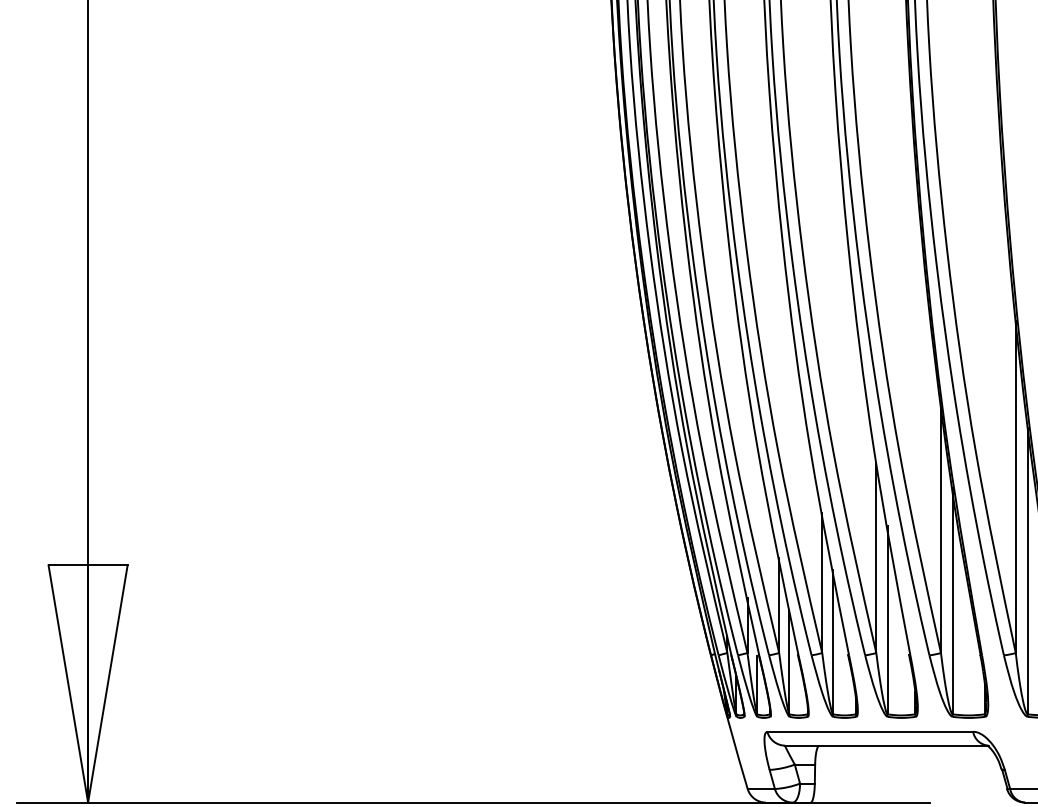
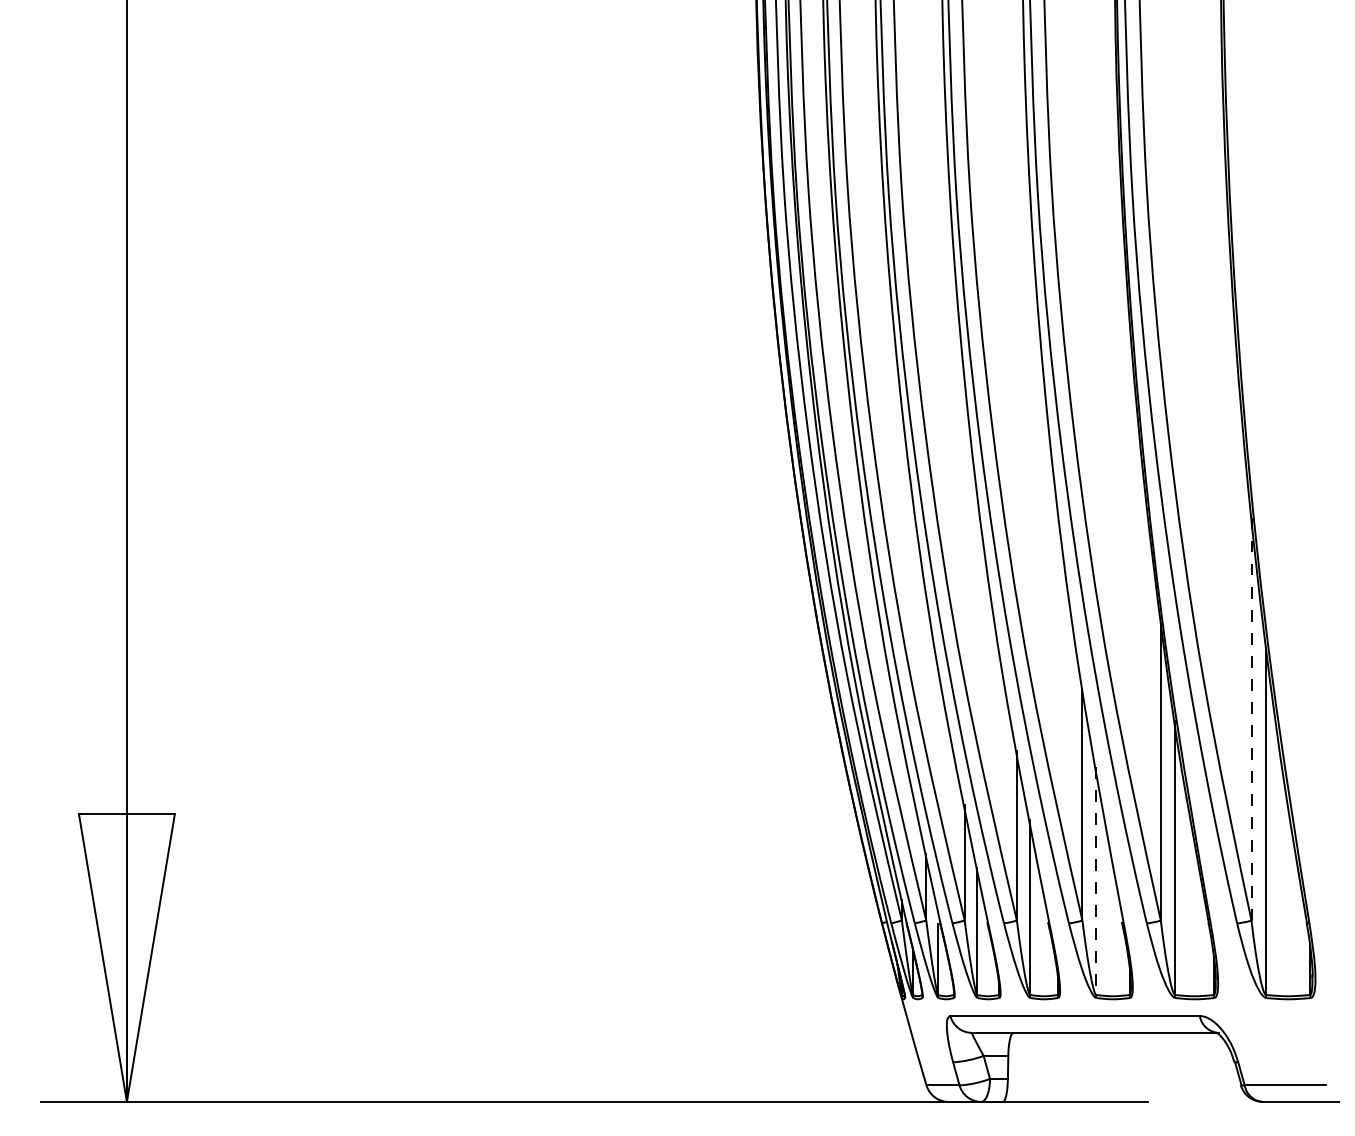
line: (1015, 487) -> (1251, 719), solid -> dashed
line: (887, 620) -> (1096, 881), solid -> dashed

